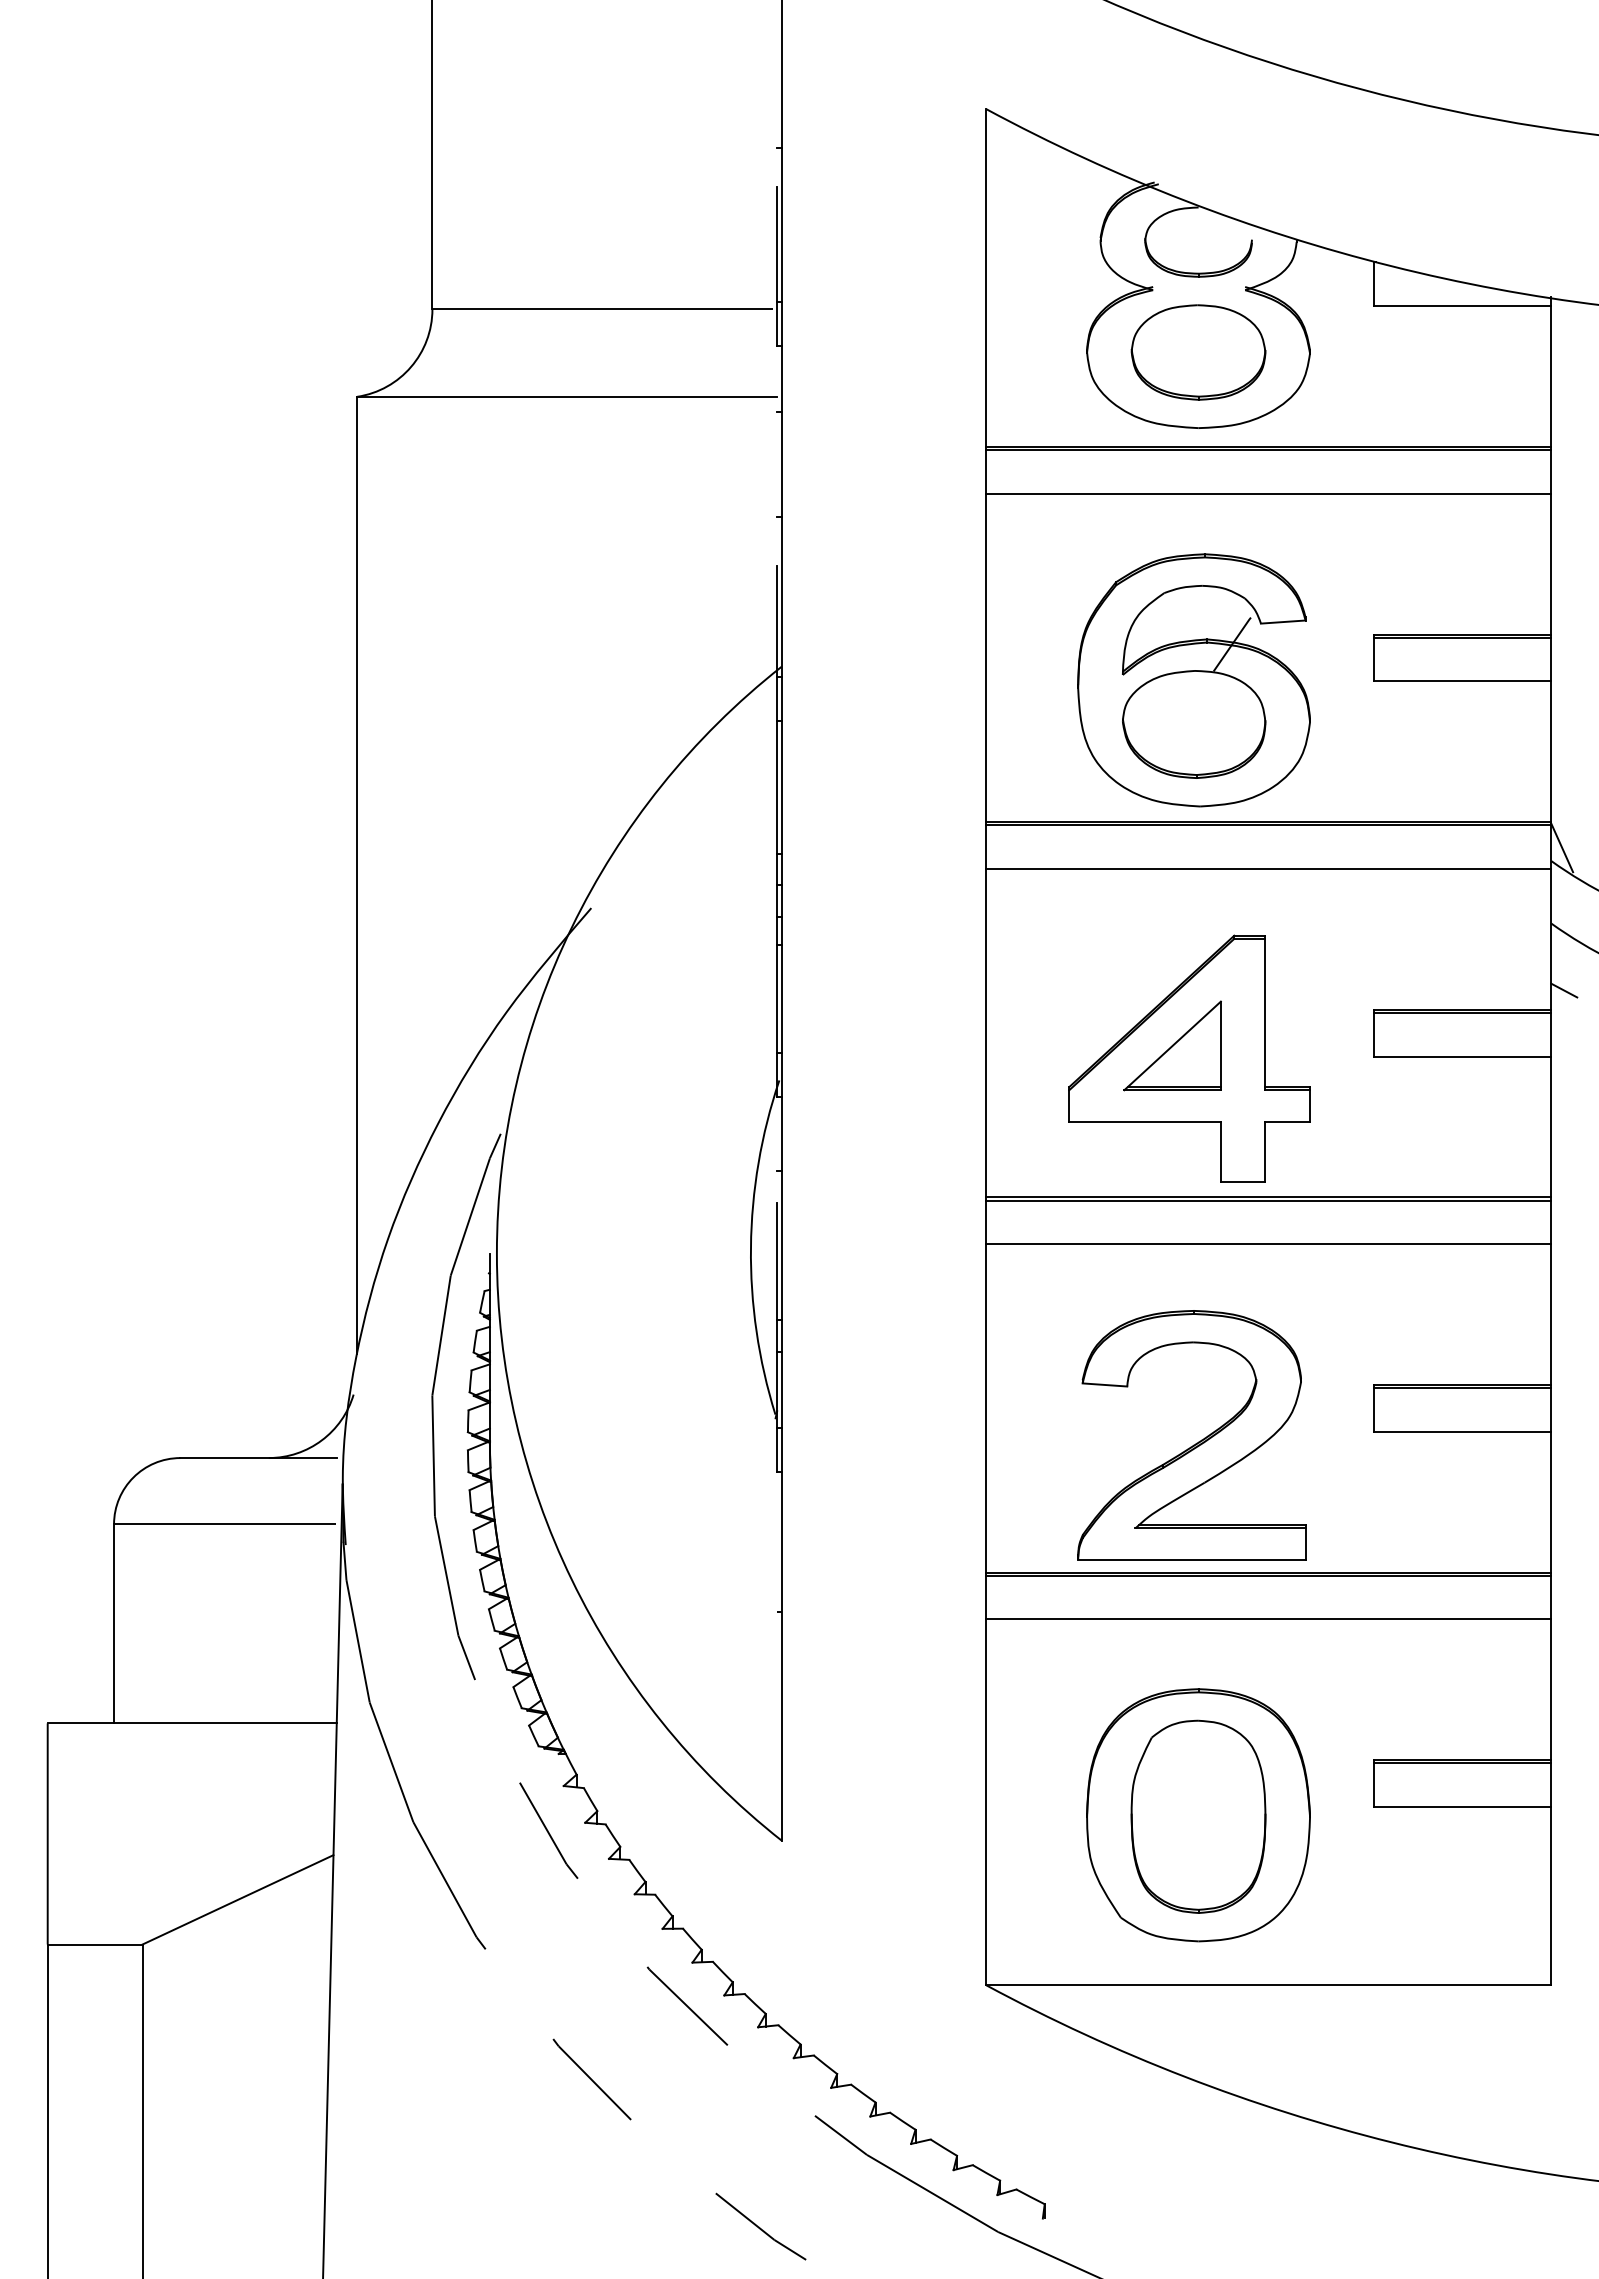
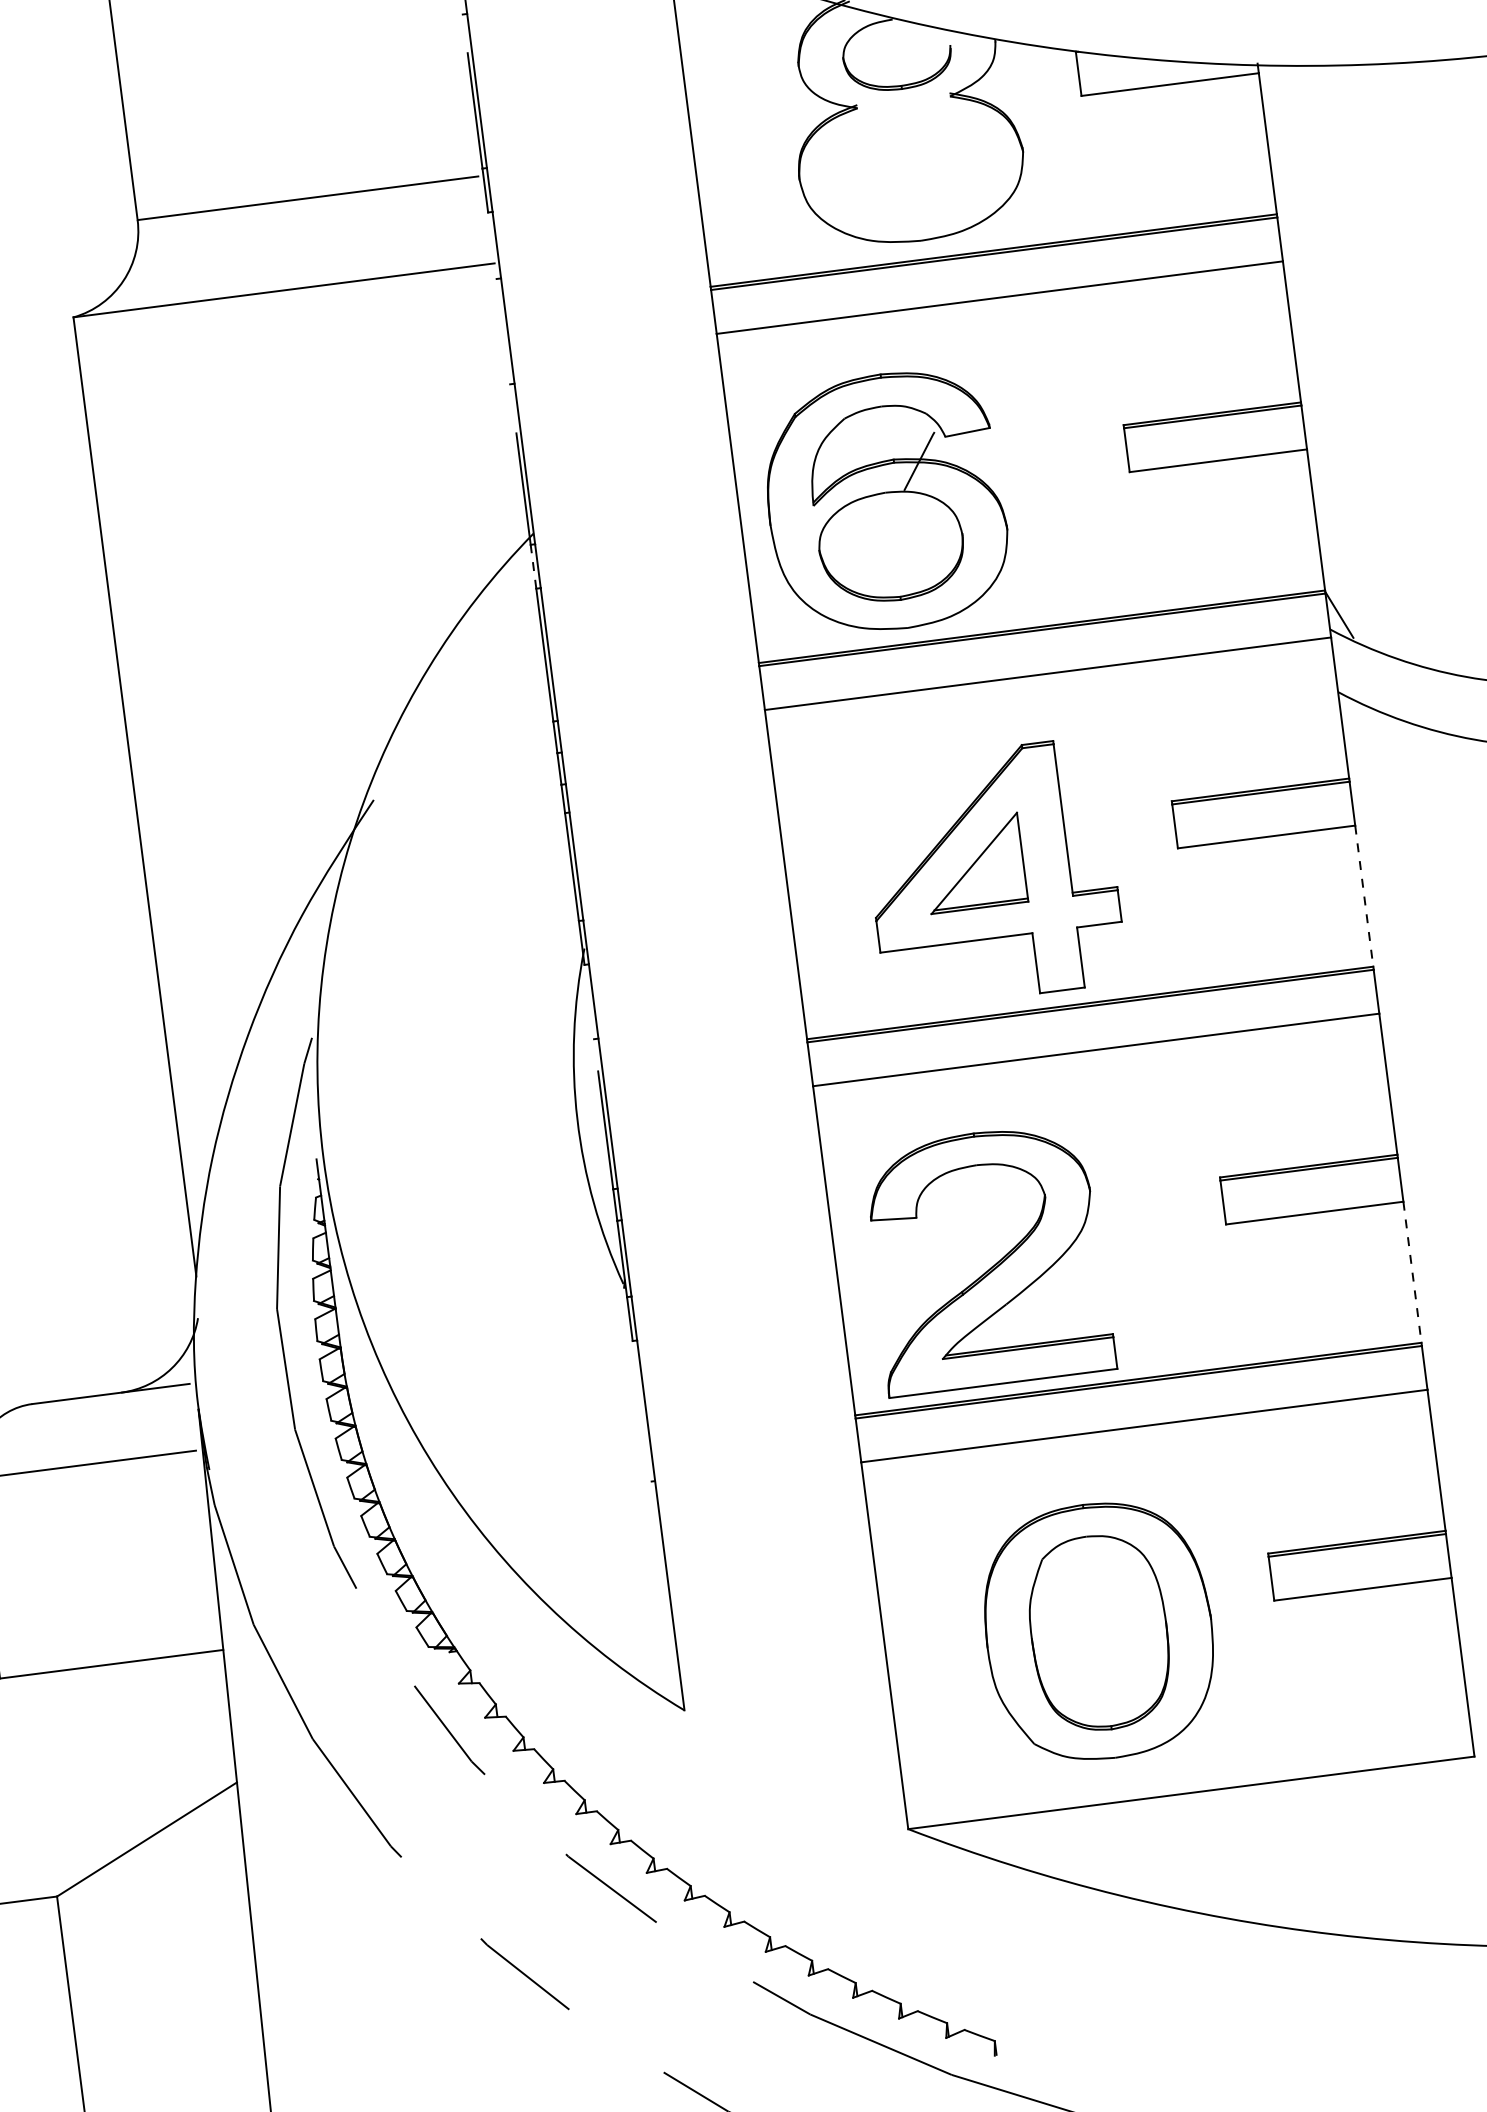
part: (1198, 352) -> (911, 164), removed
part: (1193, 680) -> (885, 502), moved
line: (777, 699) -> (533, 566), solid -> dashed
line: (1564, 990) -> (1360, 757), removed
line: (1551, 1127) -> (1364, 896), solid -> dashed
part: (1195, 1443) -> (992, 1266), moved
line: (1551, 1502) -> (1412, 1272), solid -> dashed

